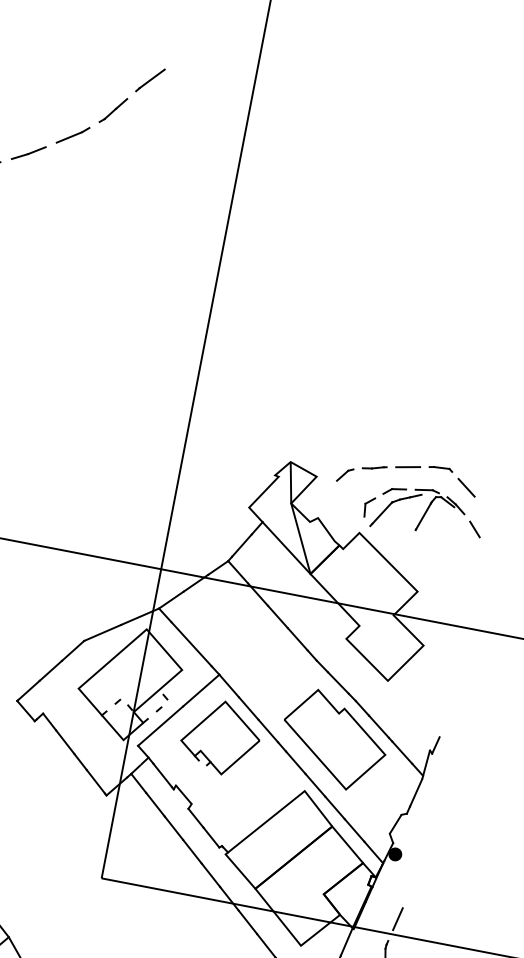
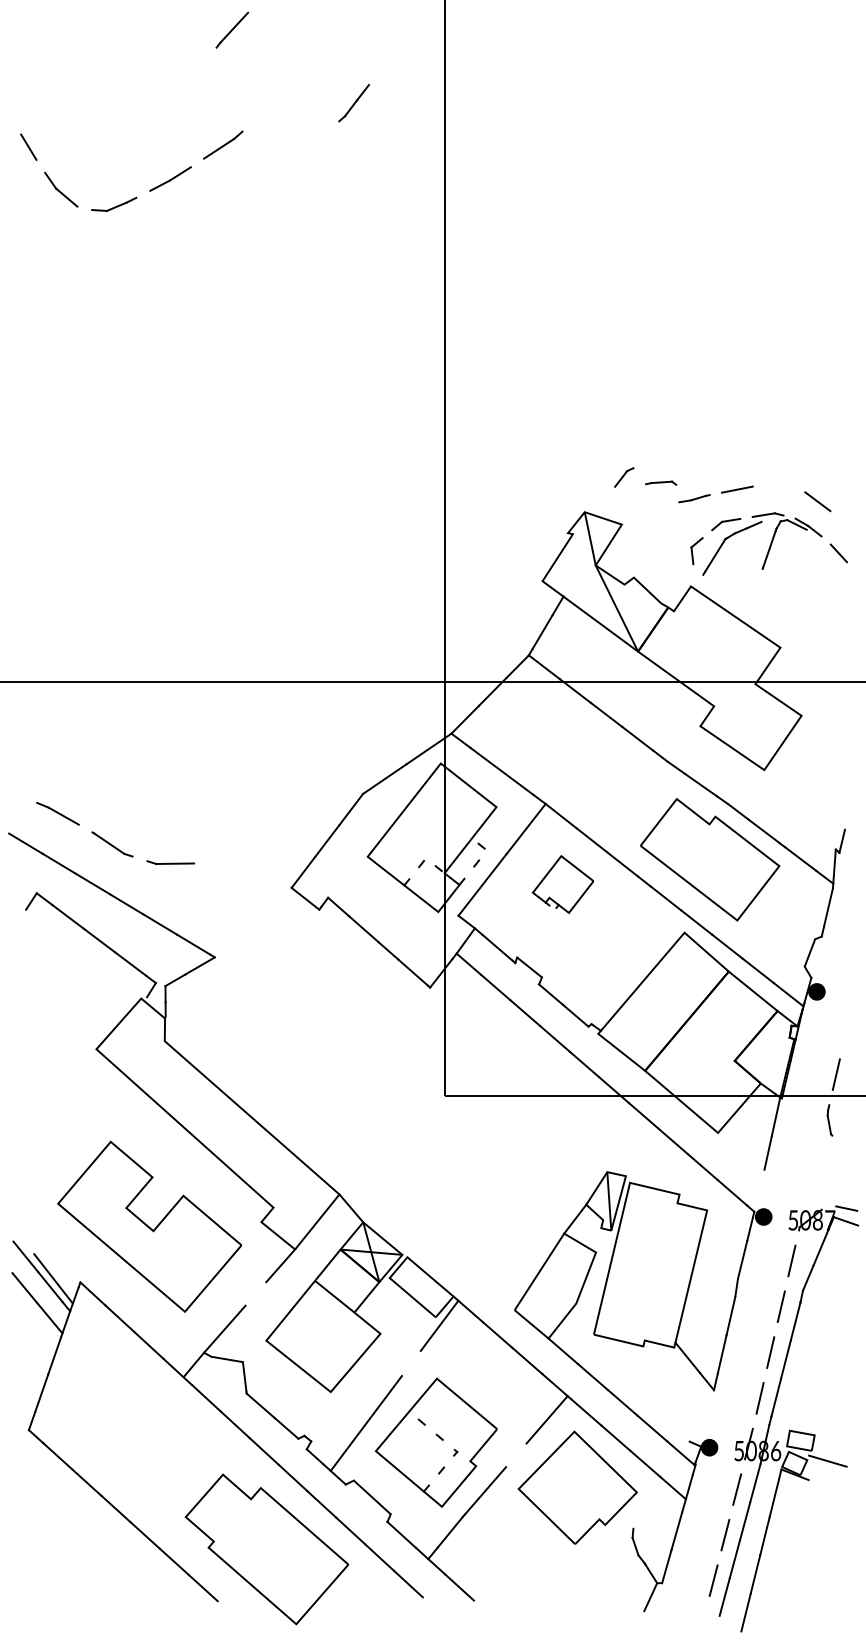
line: (150, 79) -> (232, 29), moved
part: (112, 110) -> (353, 103), moved
part: (441, 468) -> (661, 482), moved
part: (345, 475) -> (624, 477), moved
part: (220, 737) -> (562, 884), size x0.6

